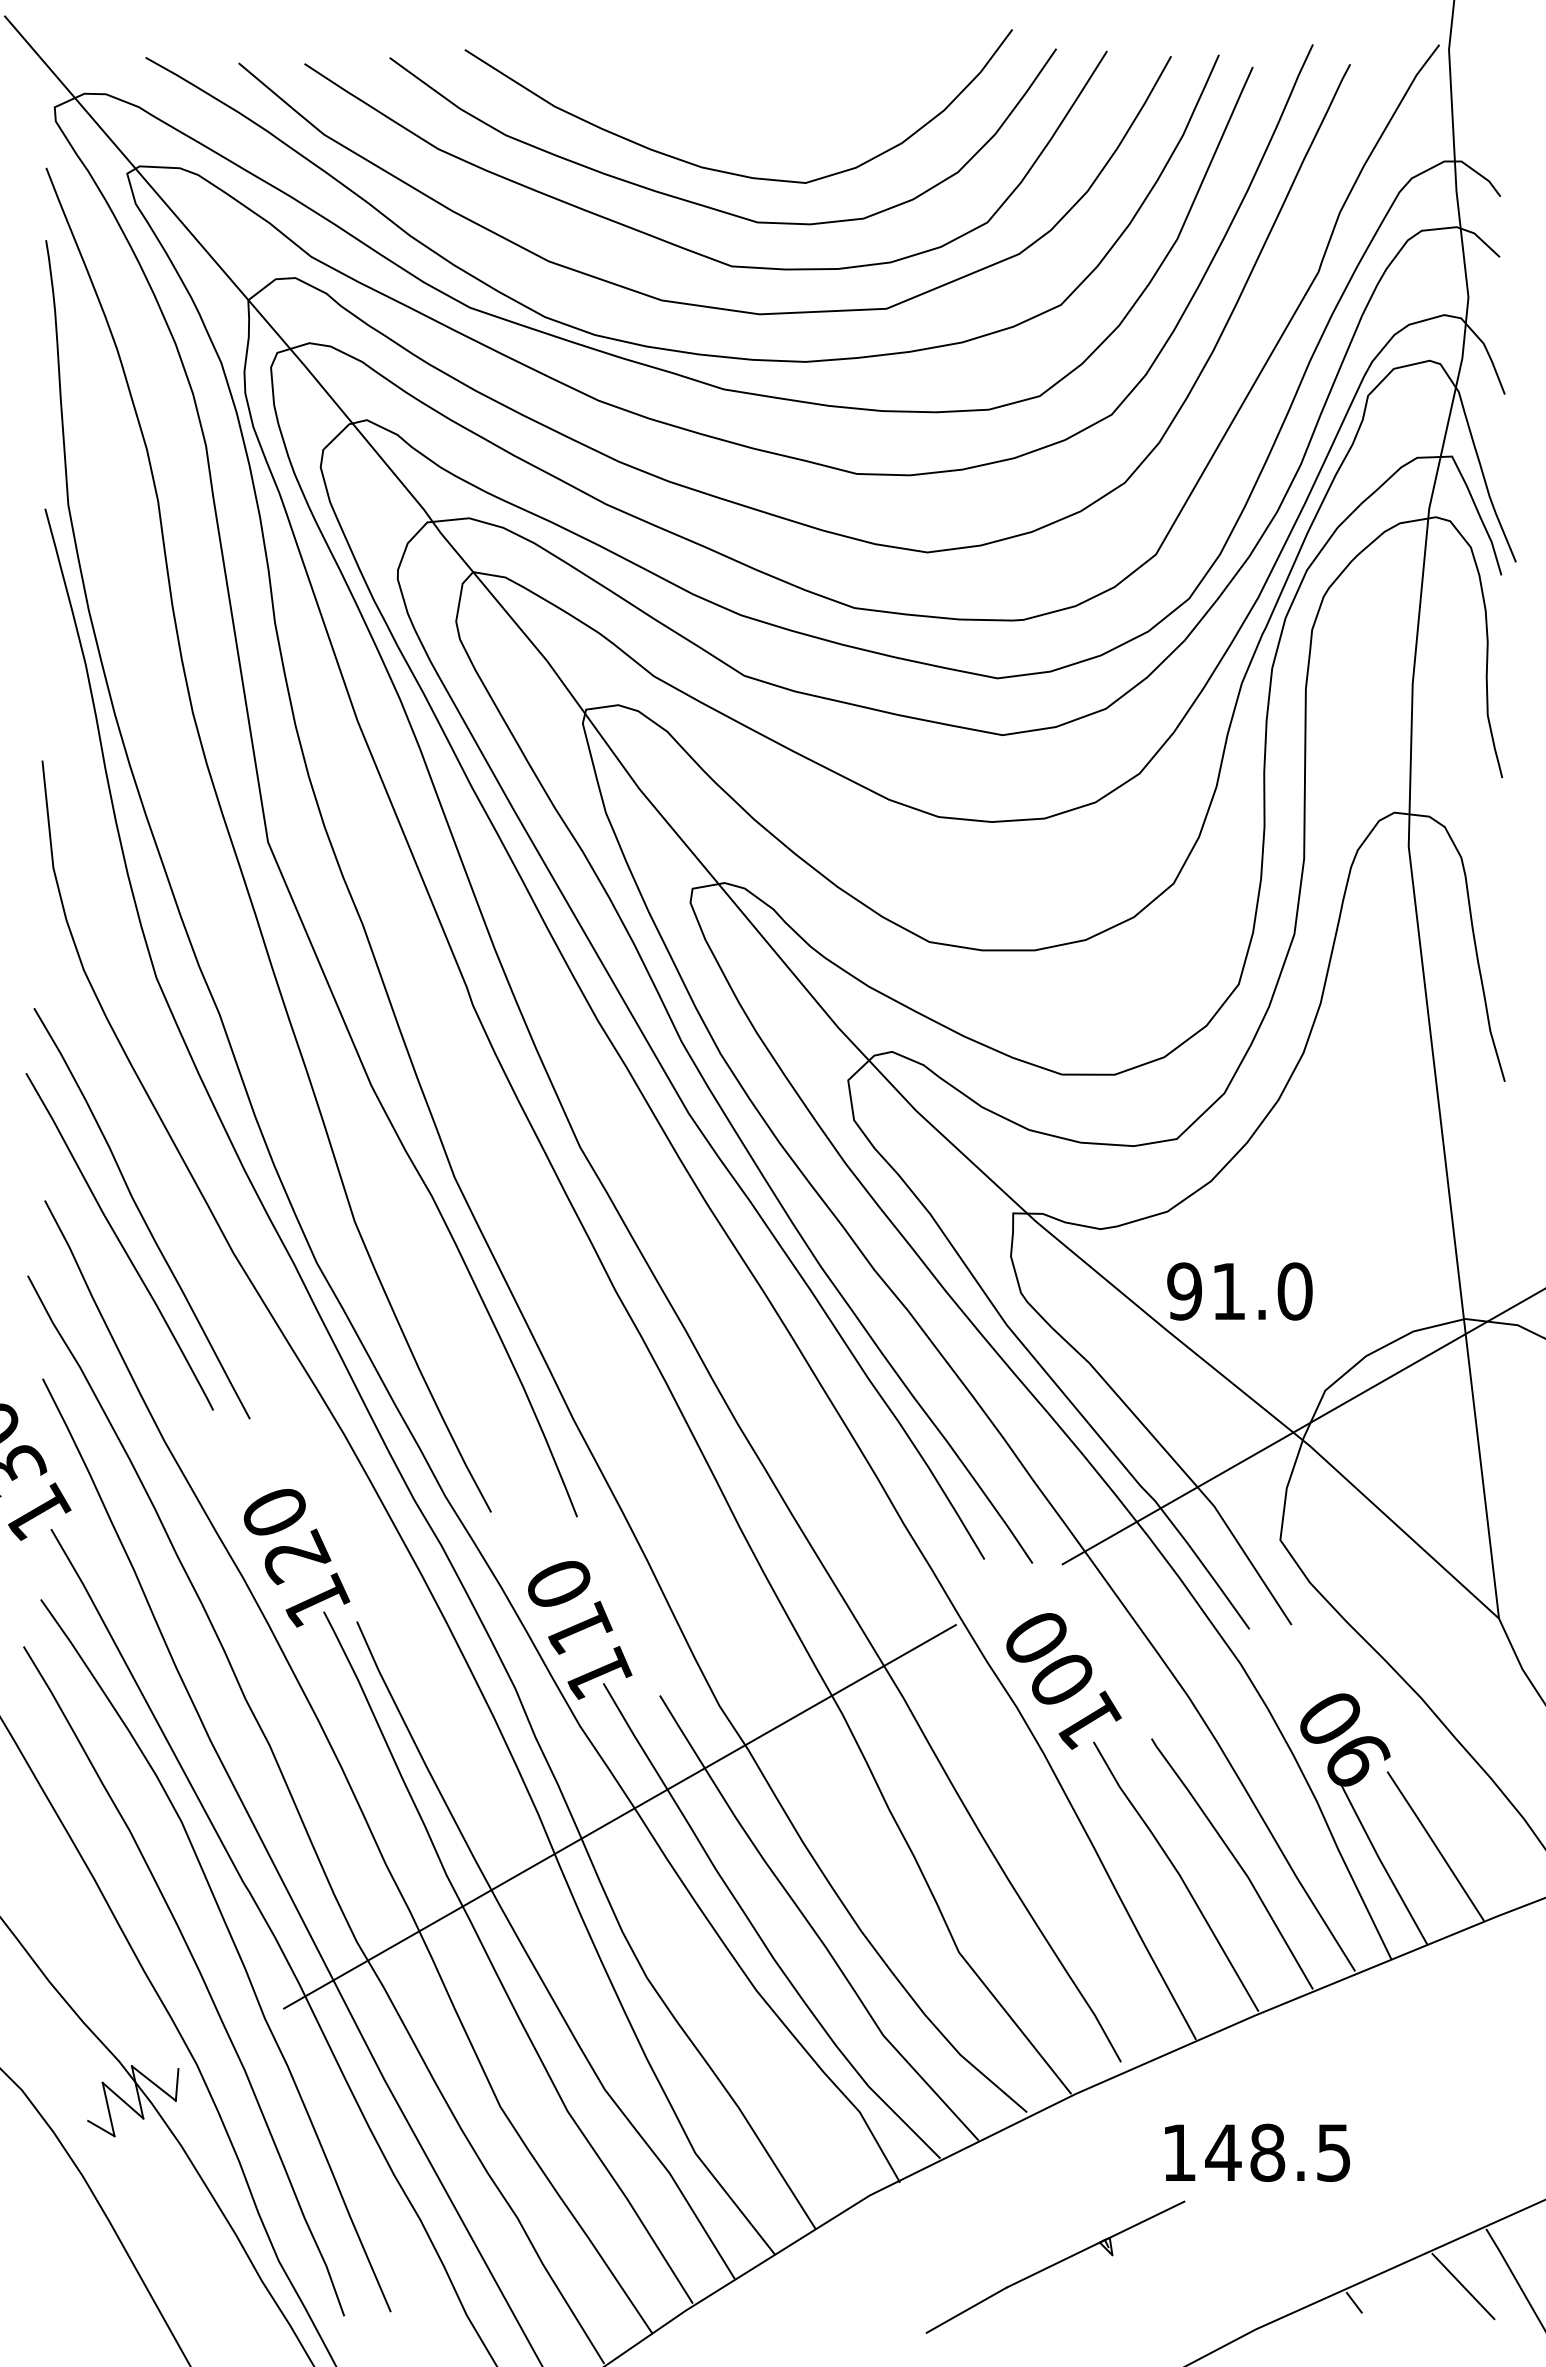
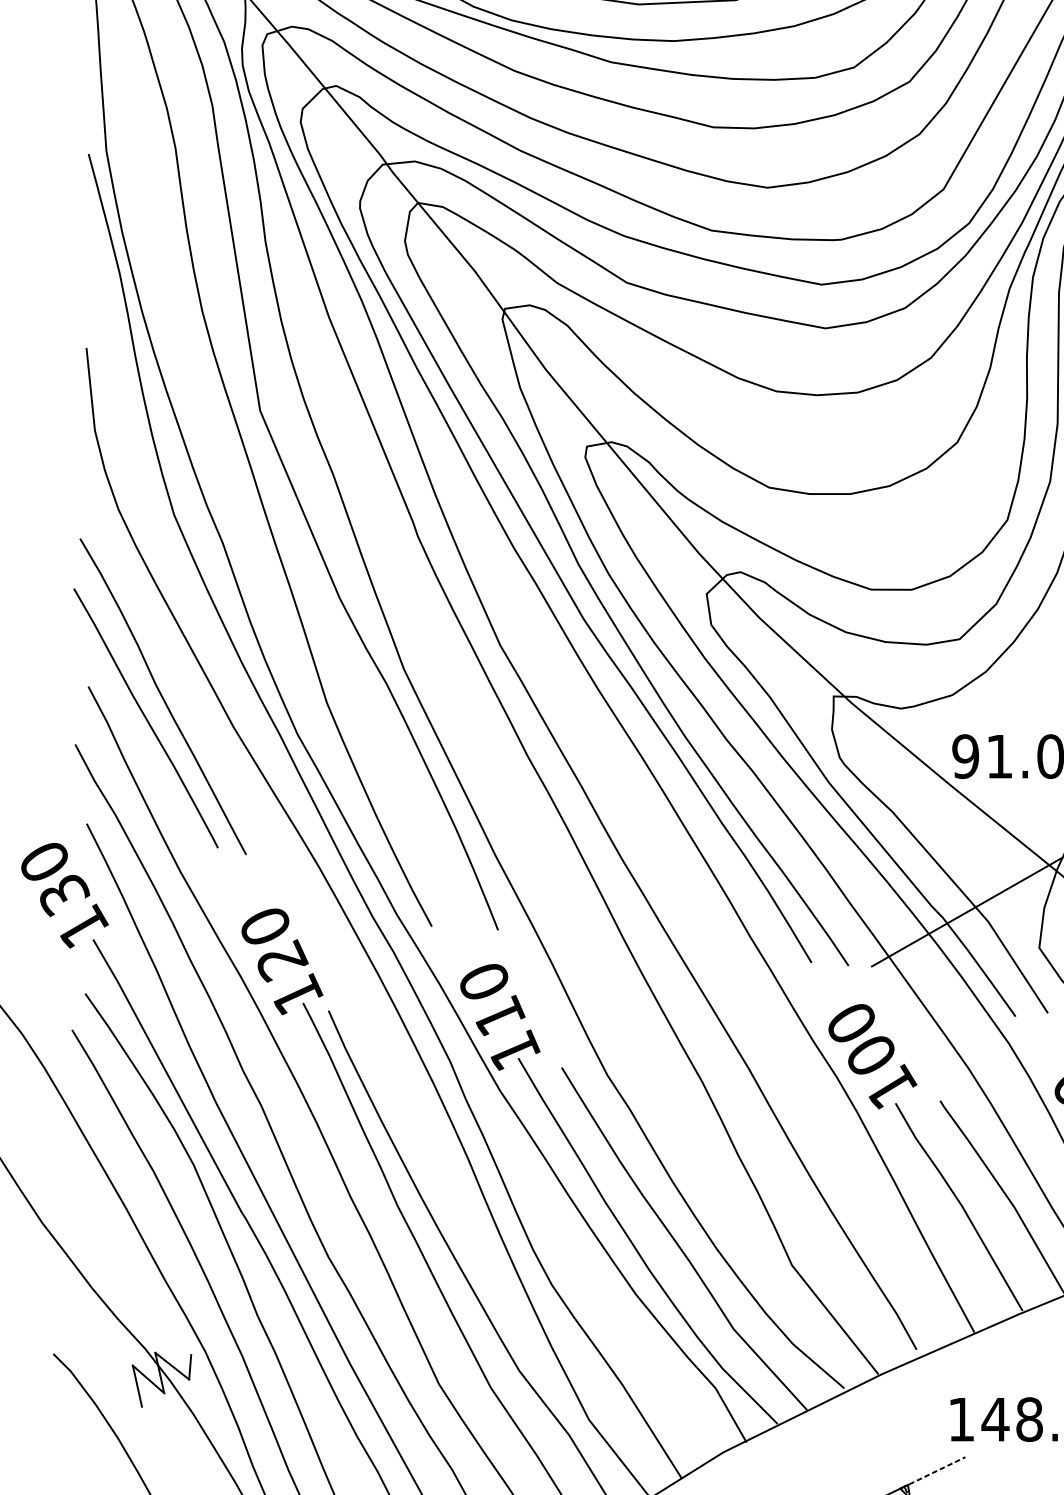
line: (619, 1816) -> (530, 1160), removed
line: (101, 2128) -> (131, 1400), removed
line: (1148, 2219) -> (937, 1470), solid -> dashed

